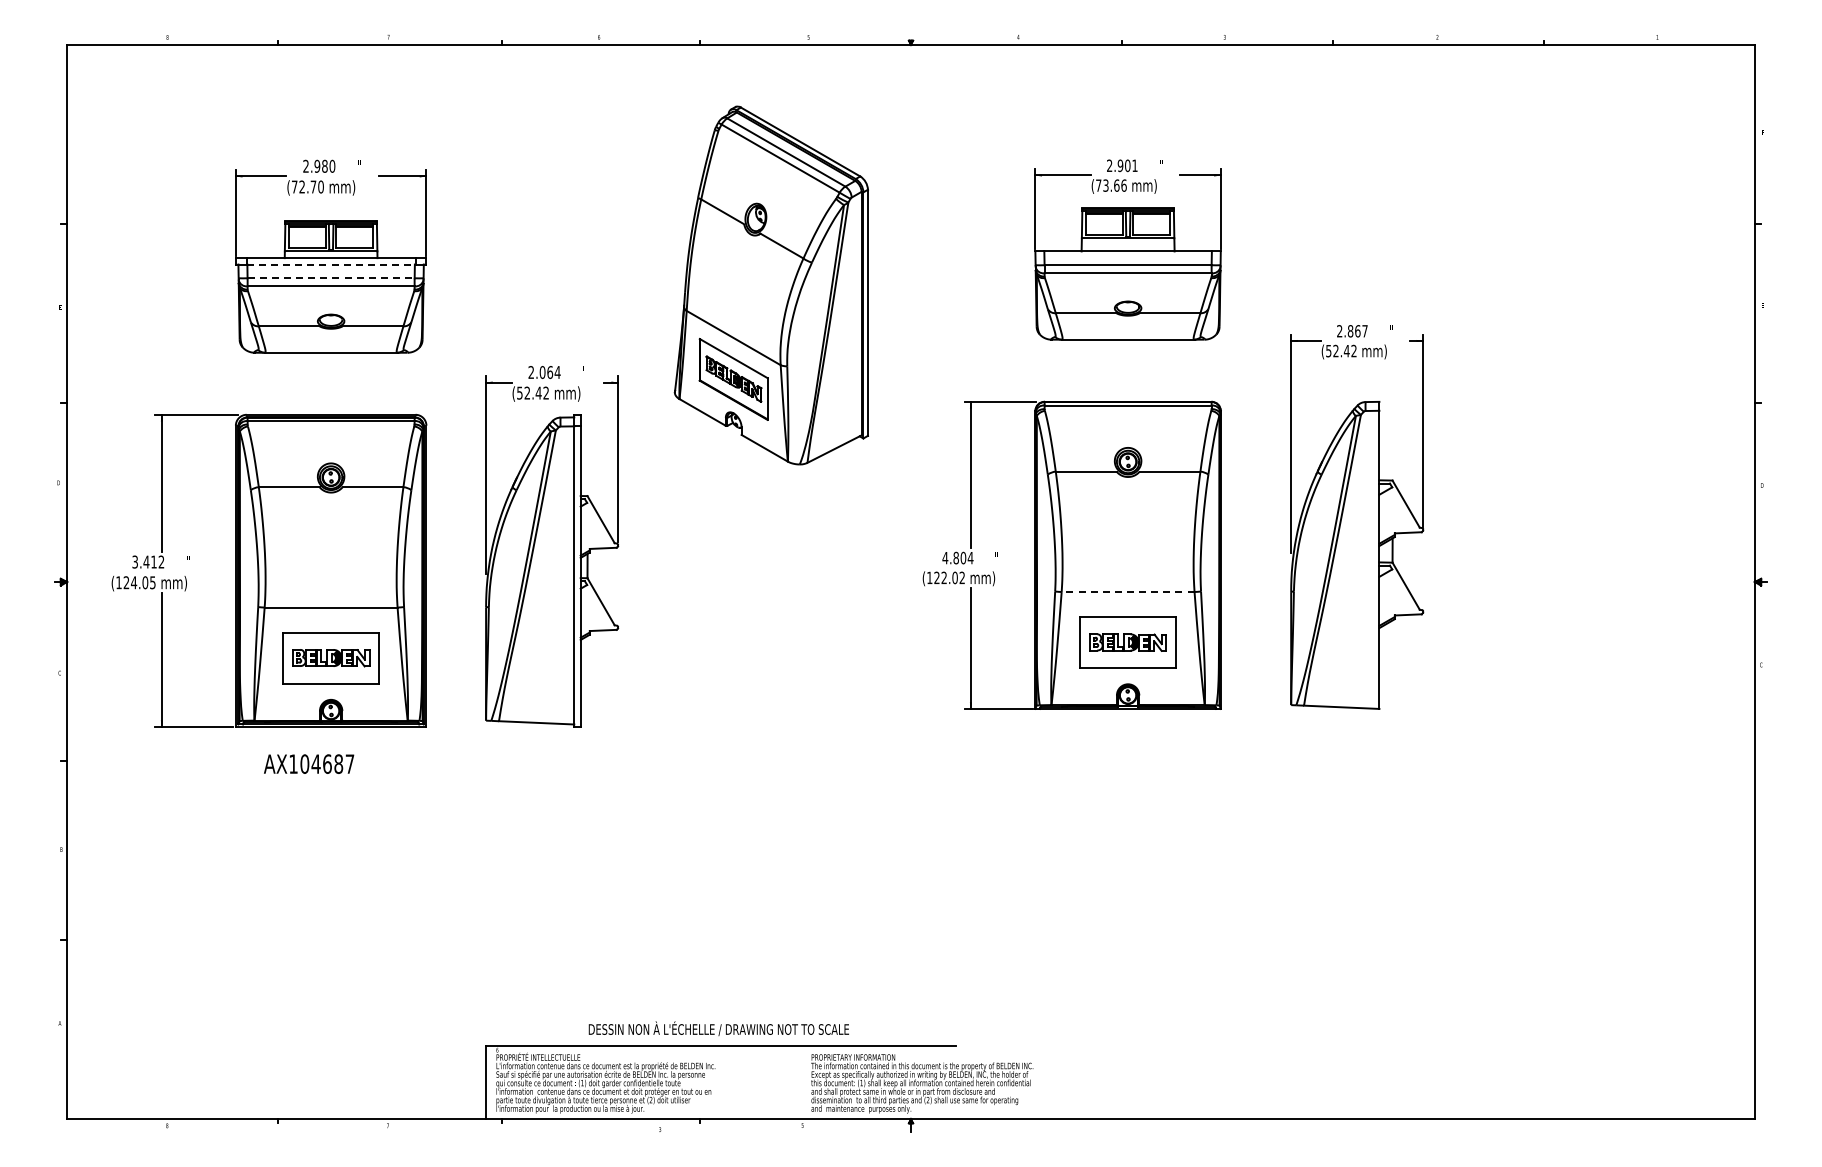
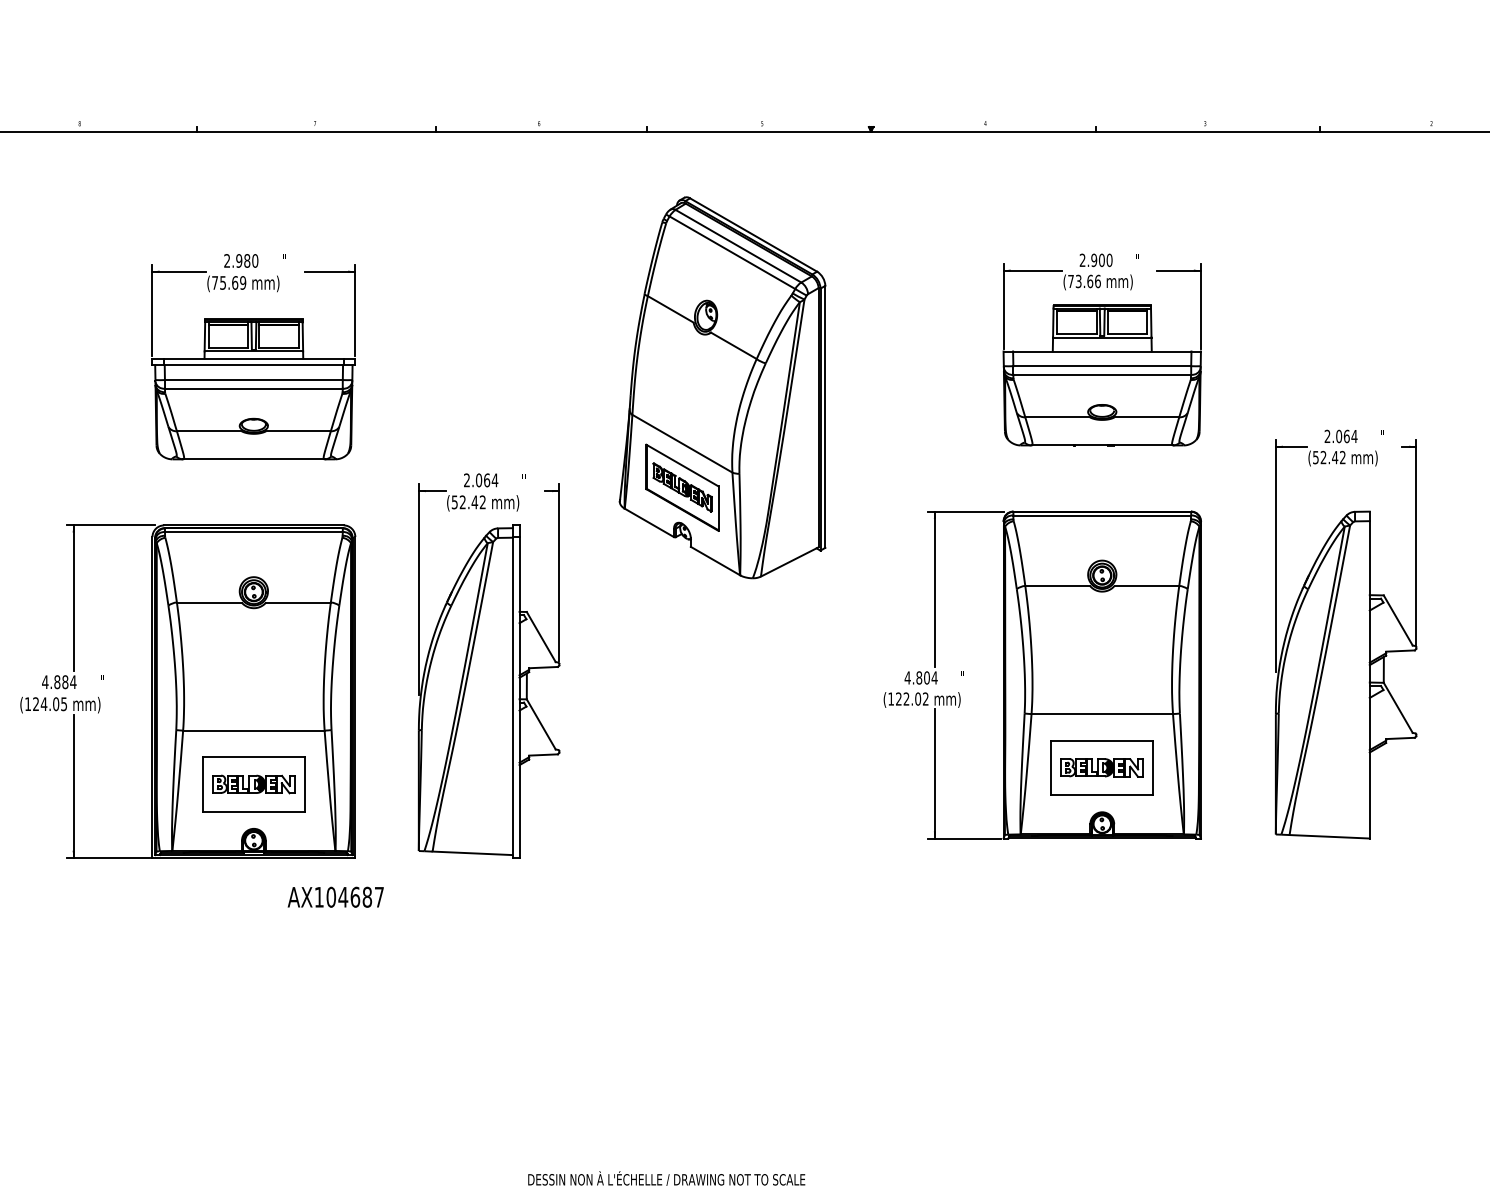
text: (1134, 165) -> (1109, 260), 2.901 -> 2.900
text: (311, 186) -> (232, 282), (72.70 -> (75.69
line: (331, 264) -> (254, 365), dashed -> solid
line: (331, 278) -> (254, 380), dashed -> solid
text: (1357, 331) -> (1346, 436), 2.867 -> 2.064
text: (148, 561) -> (59, 681), 3.412 -> 4.884
line: (1127, 592) -> (1101, 714), dashed -> solid
text: (309, 763) -> (336, 896), moved

